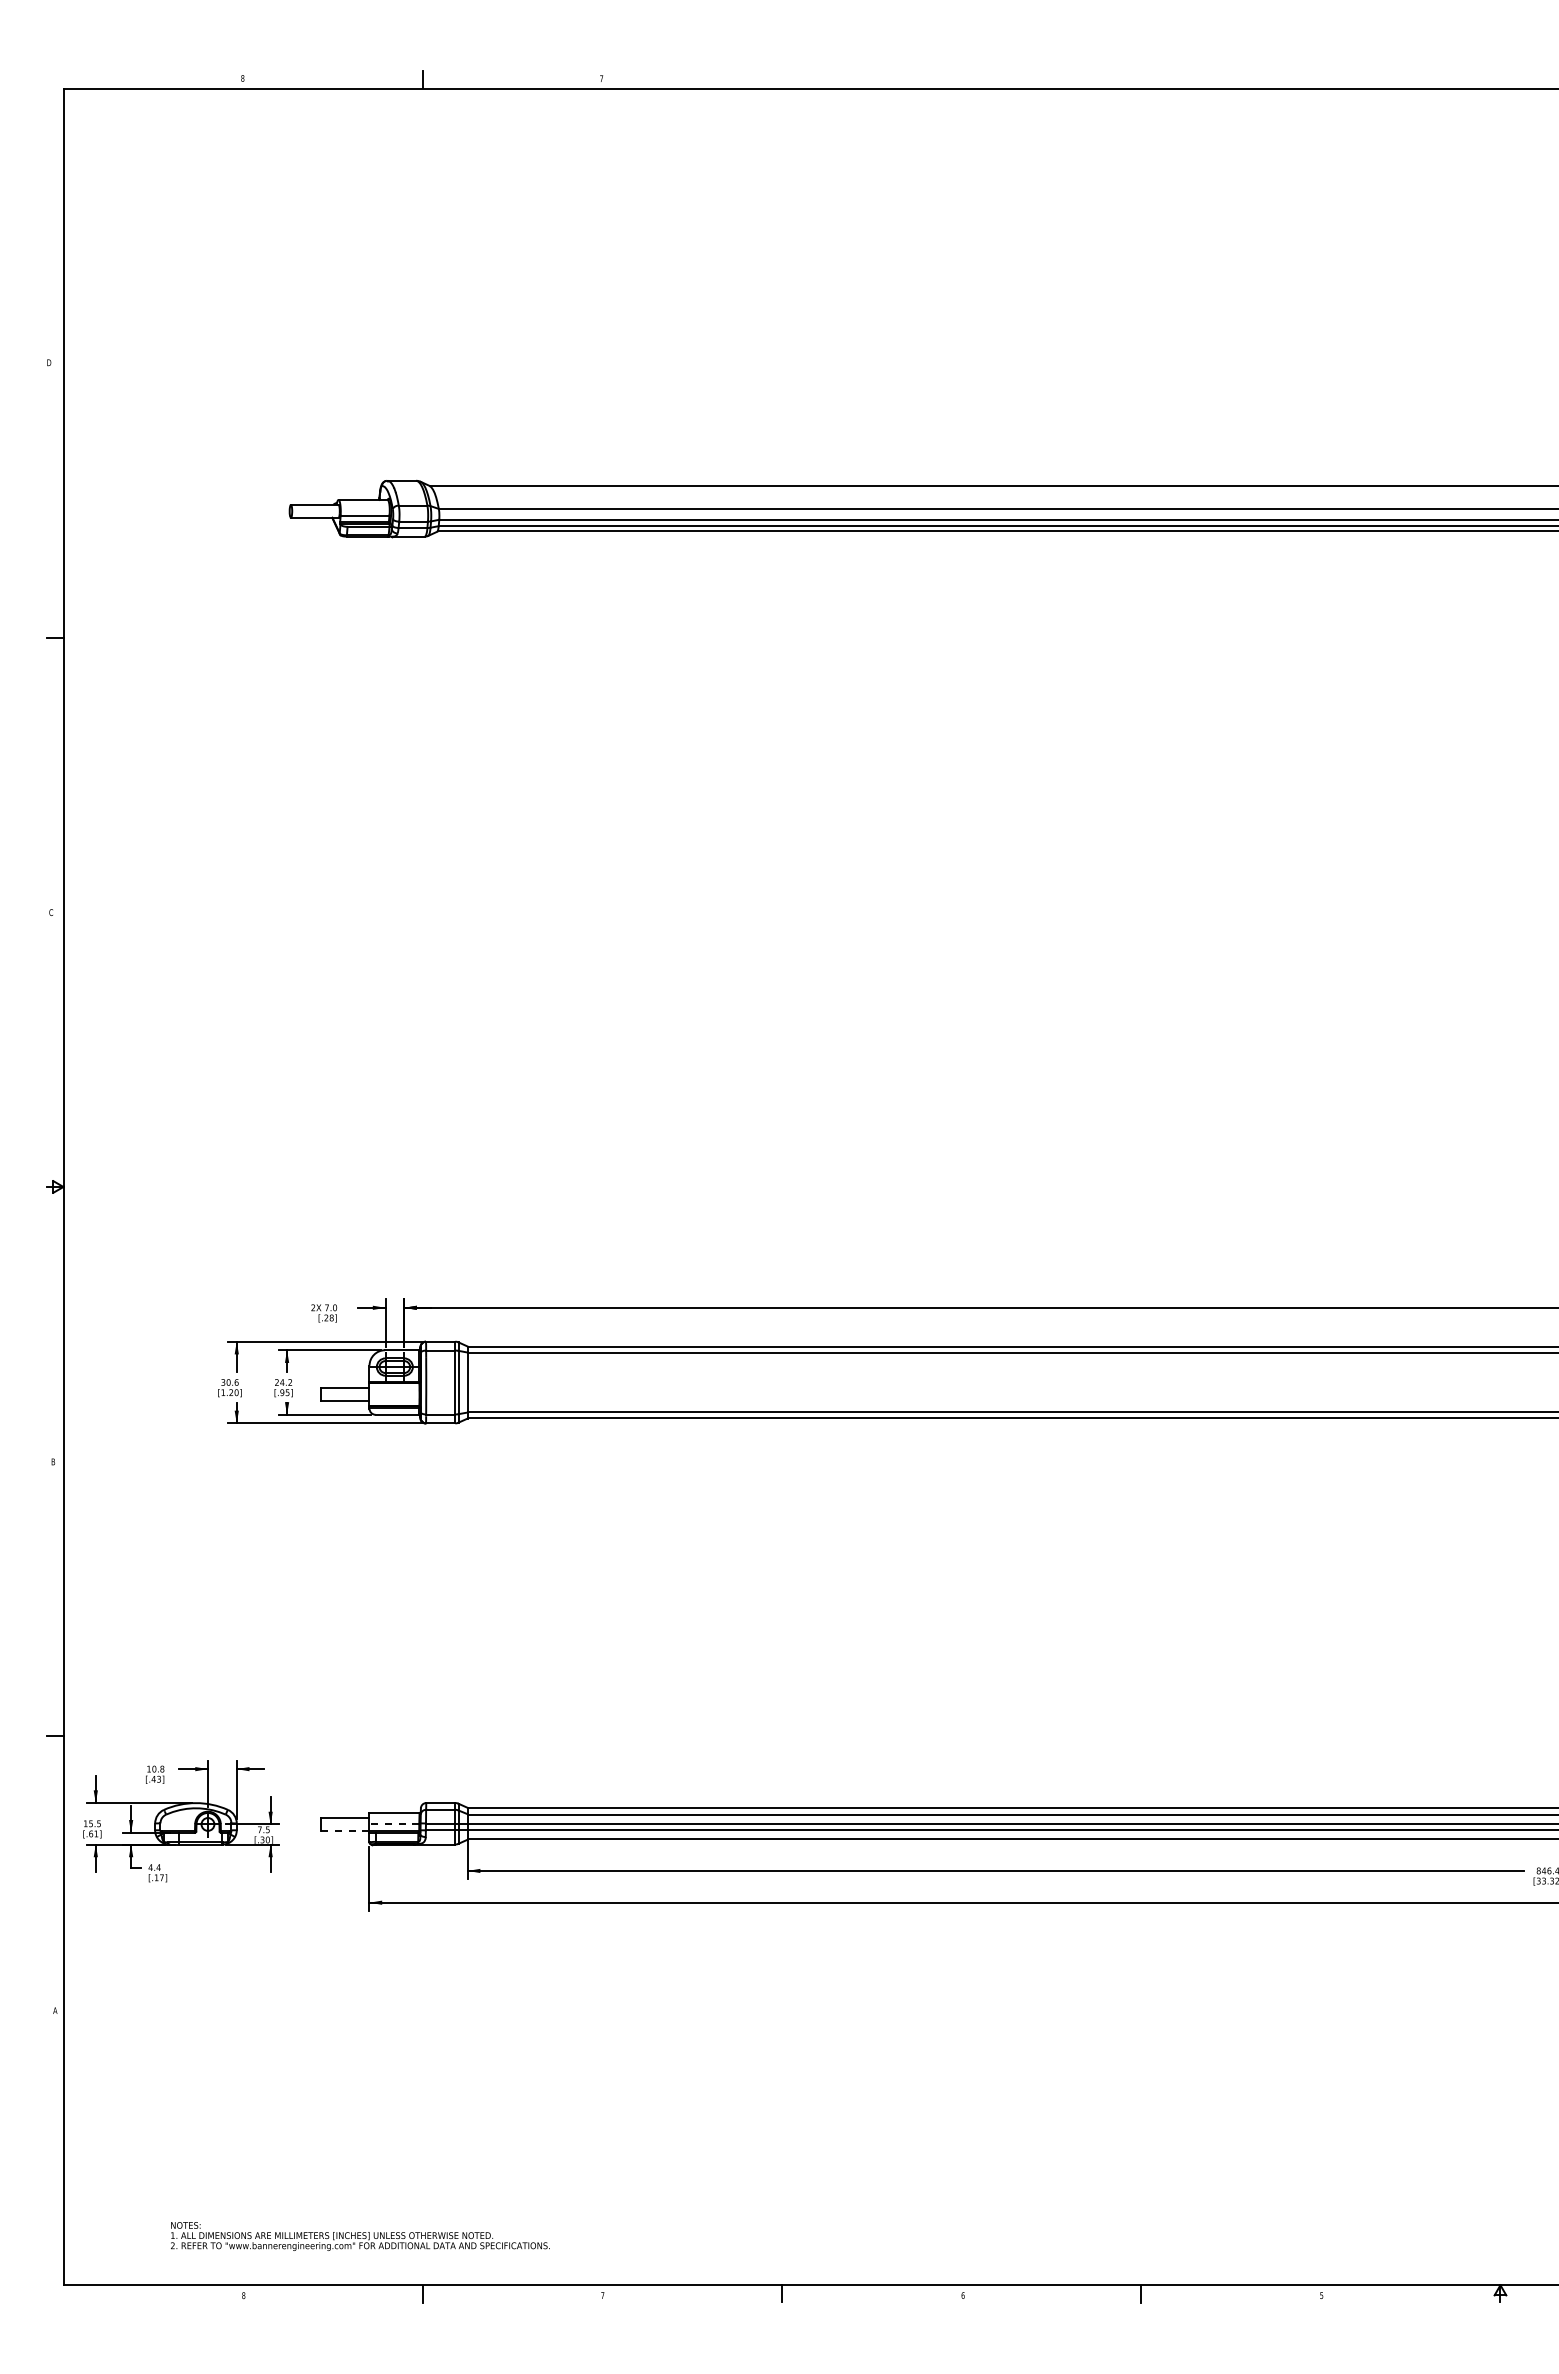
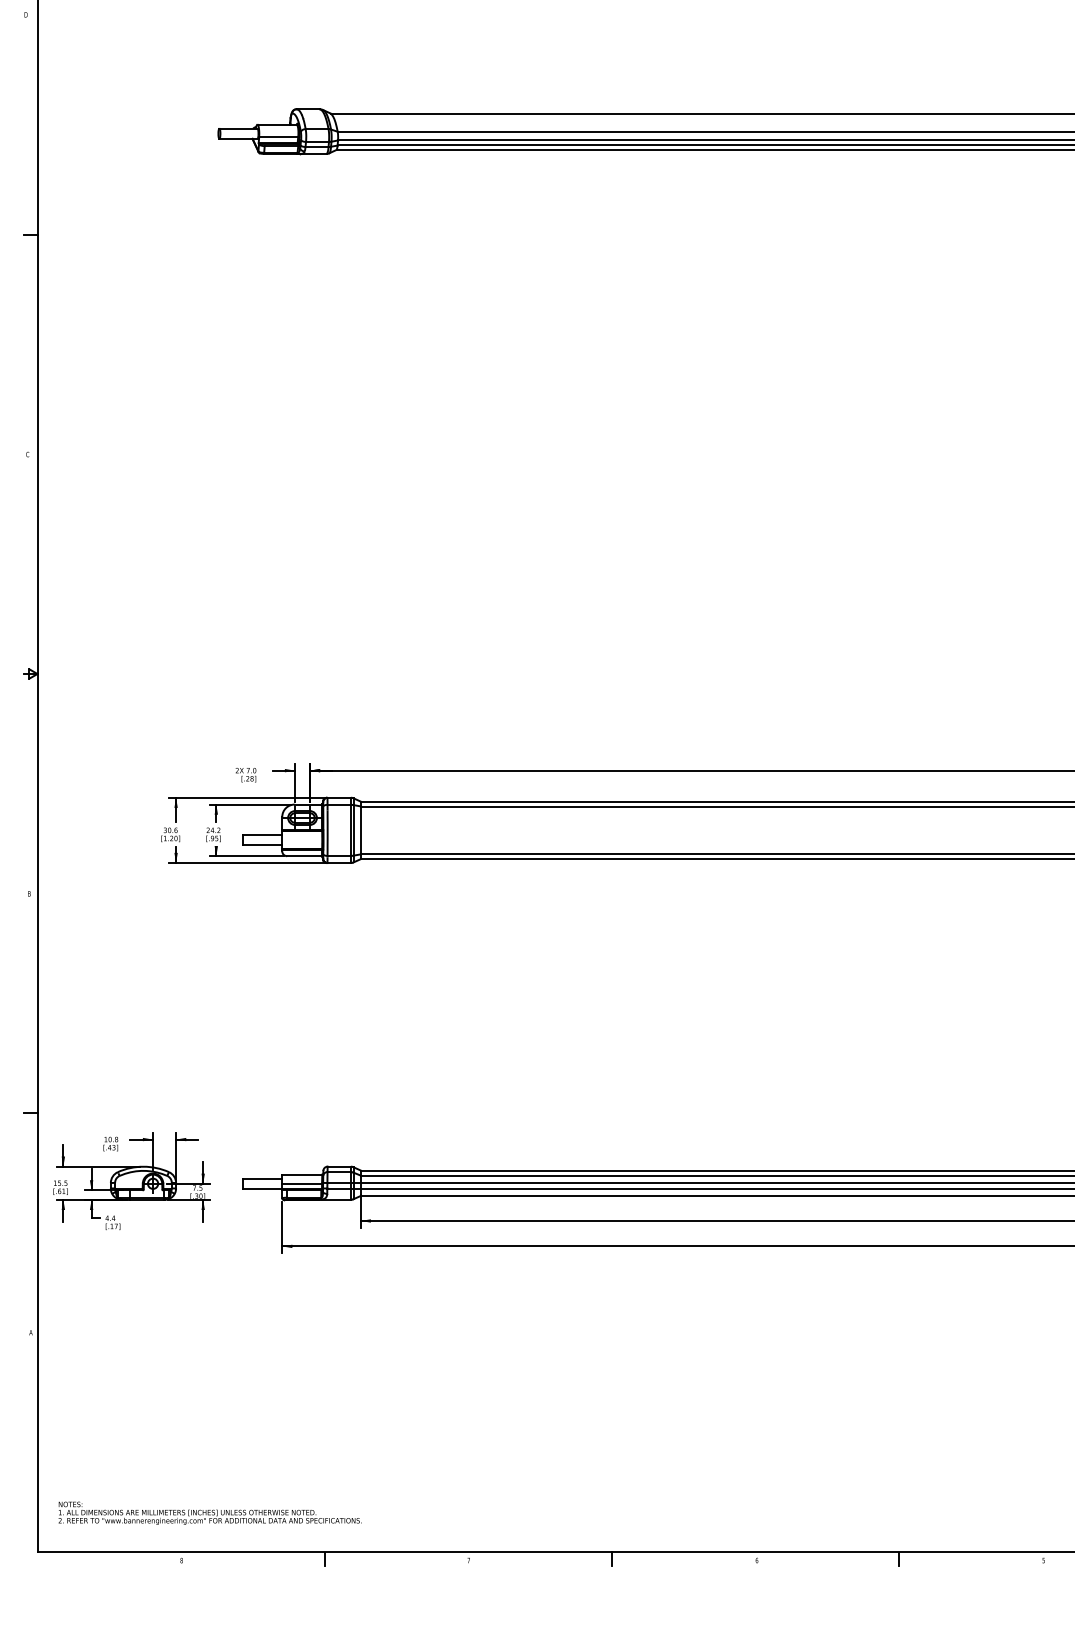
line: (394, 1824) -> (302, 1183), dashed -> solid
line: (344, 1830) -> (262, 1188), dashed -> solid
text: (360, 2236) -> (210, 1513), moved

